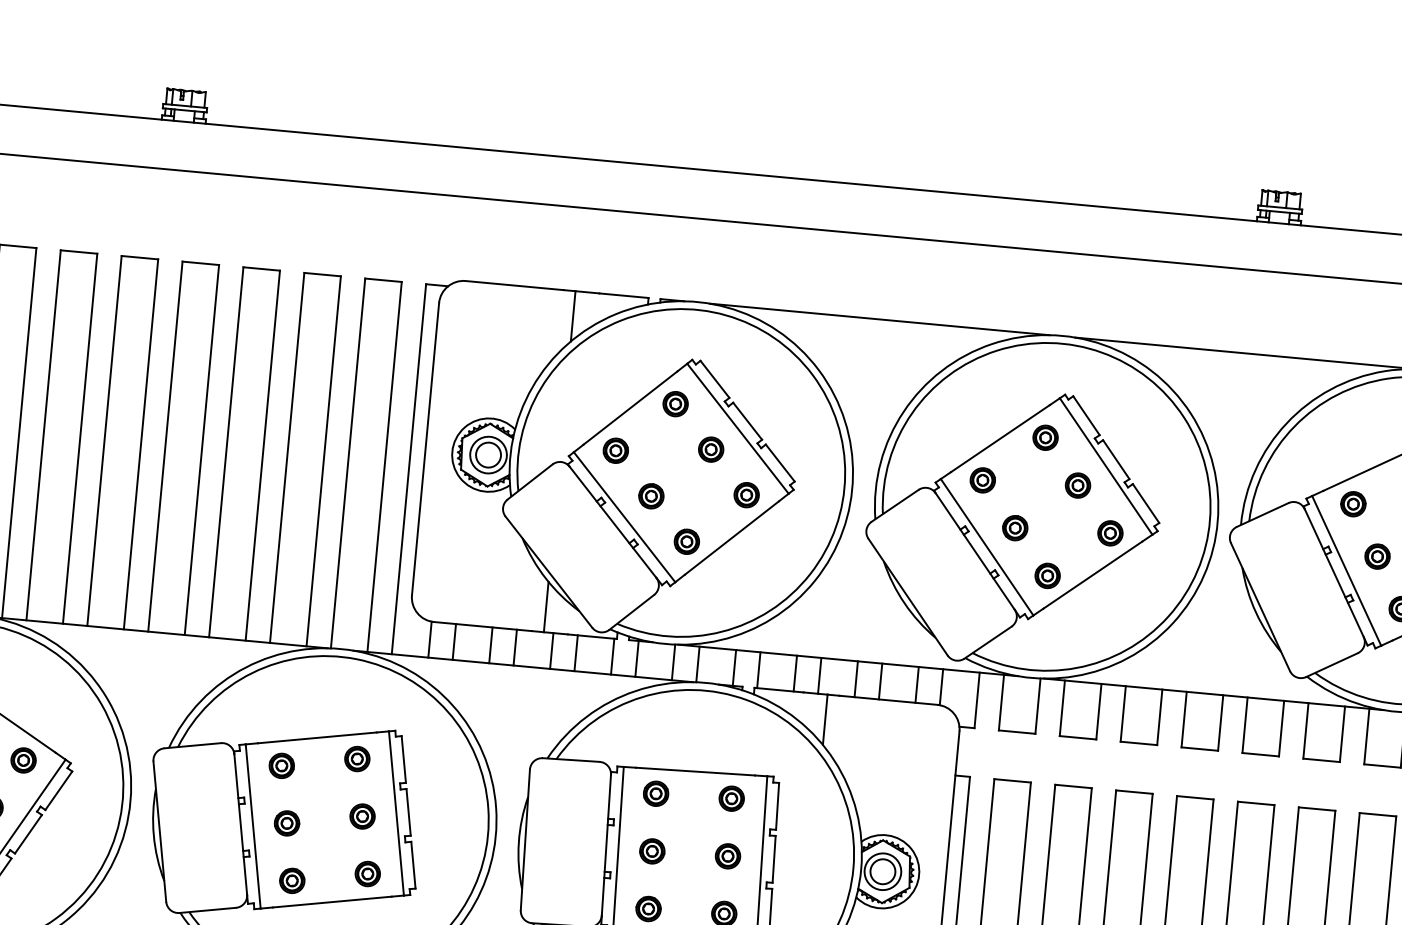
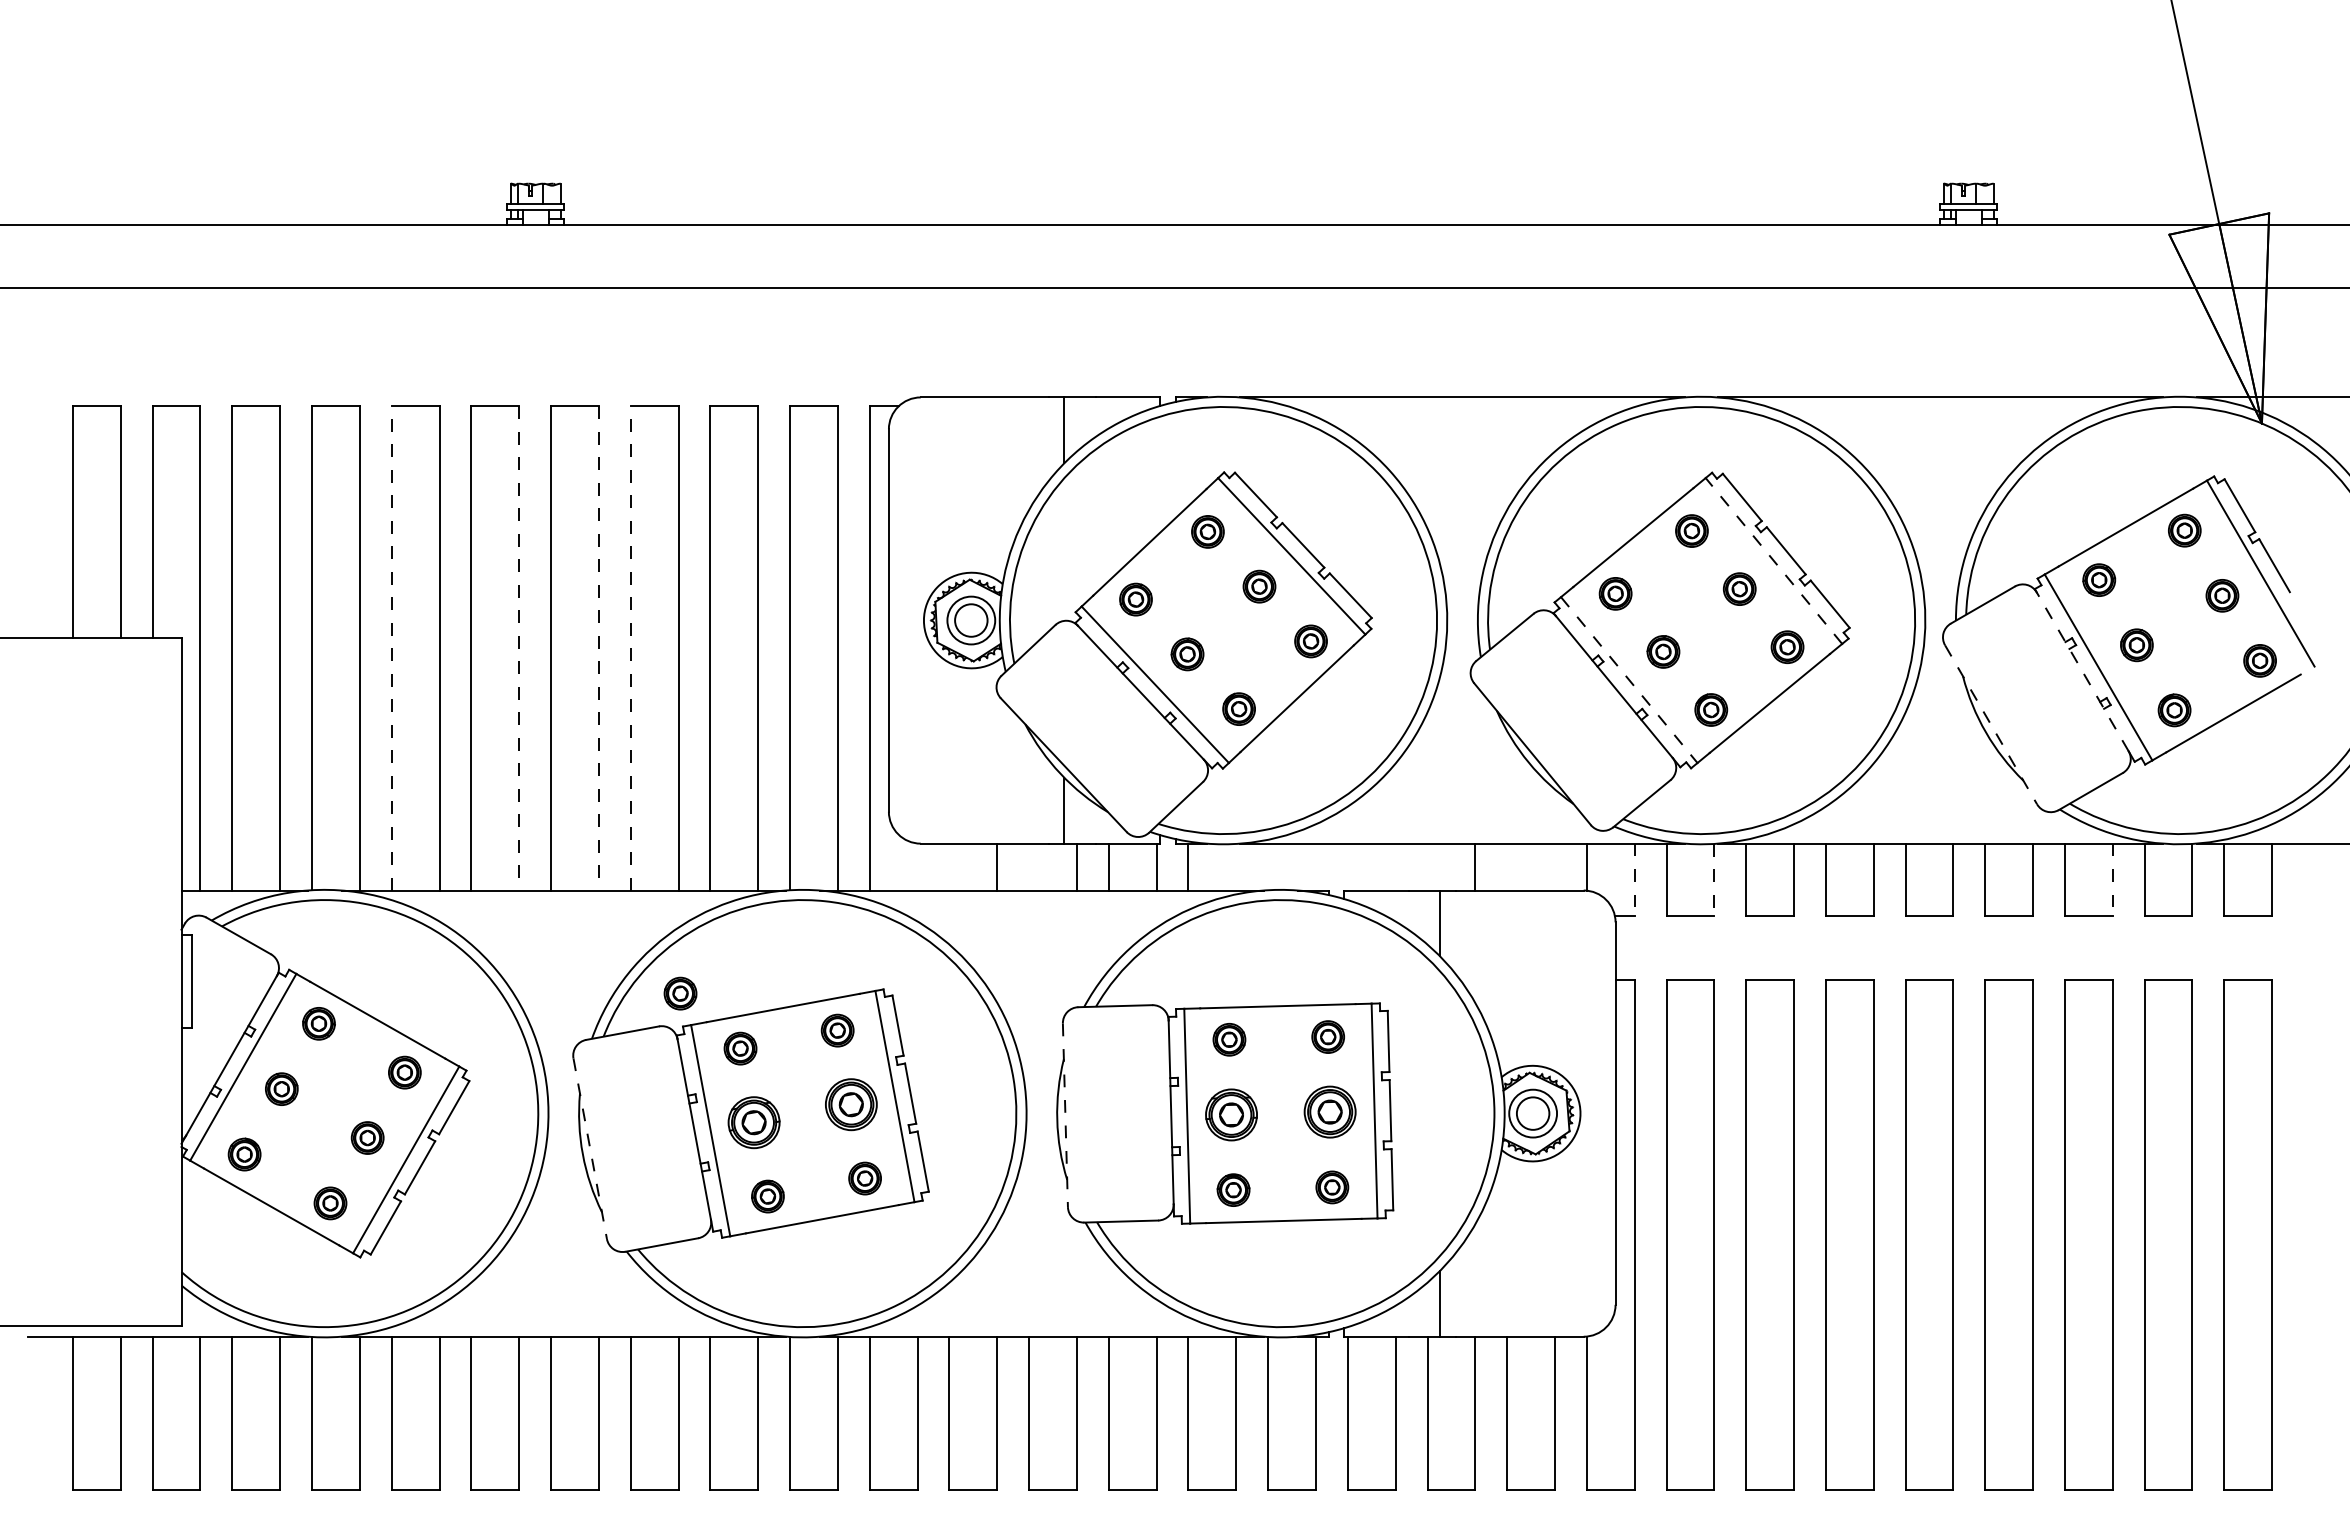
line: (43, 434) -> (391, 647), solid -> dashed
line: (141, 444) -> (519, 648), solid -> dashed
line: (201, 450) -> (598, 648), solid -> dashed
line: (226, 451) -> (630, 647), solid -> dashed
line: (1105, 466) -> (1773, 560), solid -> dashed
line: (987, 547) -> (1629, 680), solid -> dashed
line: (1334, 572) -> (2082, 671), solid -> dashed
line: (1260, 606) -> (1991, 724), solid -> dashed
line: (429, 639) -> (917, 866), removed
line: (454, 641) -> (949, 866), removed
line: (515, 647) -> (1029, 866), removed
line: (673, 661) -> (1236, 866), removed
line: (698, 664) -> (1268, 866), removed
line: (734, 667) -> (1315, 866), removed
line: (758, 669) -> (1347, 866), removed
line: (795, 673) -> (1395, 866), removed
line: (819, 675) -> (1427, 866), removed
line: (880, 681) -> (1507, 866), removed
line: (917, 684) -> (1555, 866), removed
line: (976, 700) -> (1634, 880), solid -> dashed
line: (1038, 706) -> (1714, 880), solid -> dashed
part: (239, 719) -> (680, 993), added
line: (1342, 734) -> (2112, 880), solid -> dashed
part: (362, 816) -> (851, 1104), size x1.6
part: (287, 823) -> (754, 1122), size x1.6
line: (160, 831) -> (590, 1148), solid -> dashed
line: (525, 840) -> (1065, 1115), solid -> dashed
part: (652, 851) -> (1231, 1114), size x1.6
part: (728, 856) -> (1330, 1112), size x1.6

